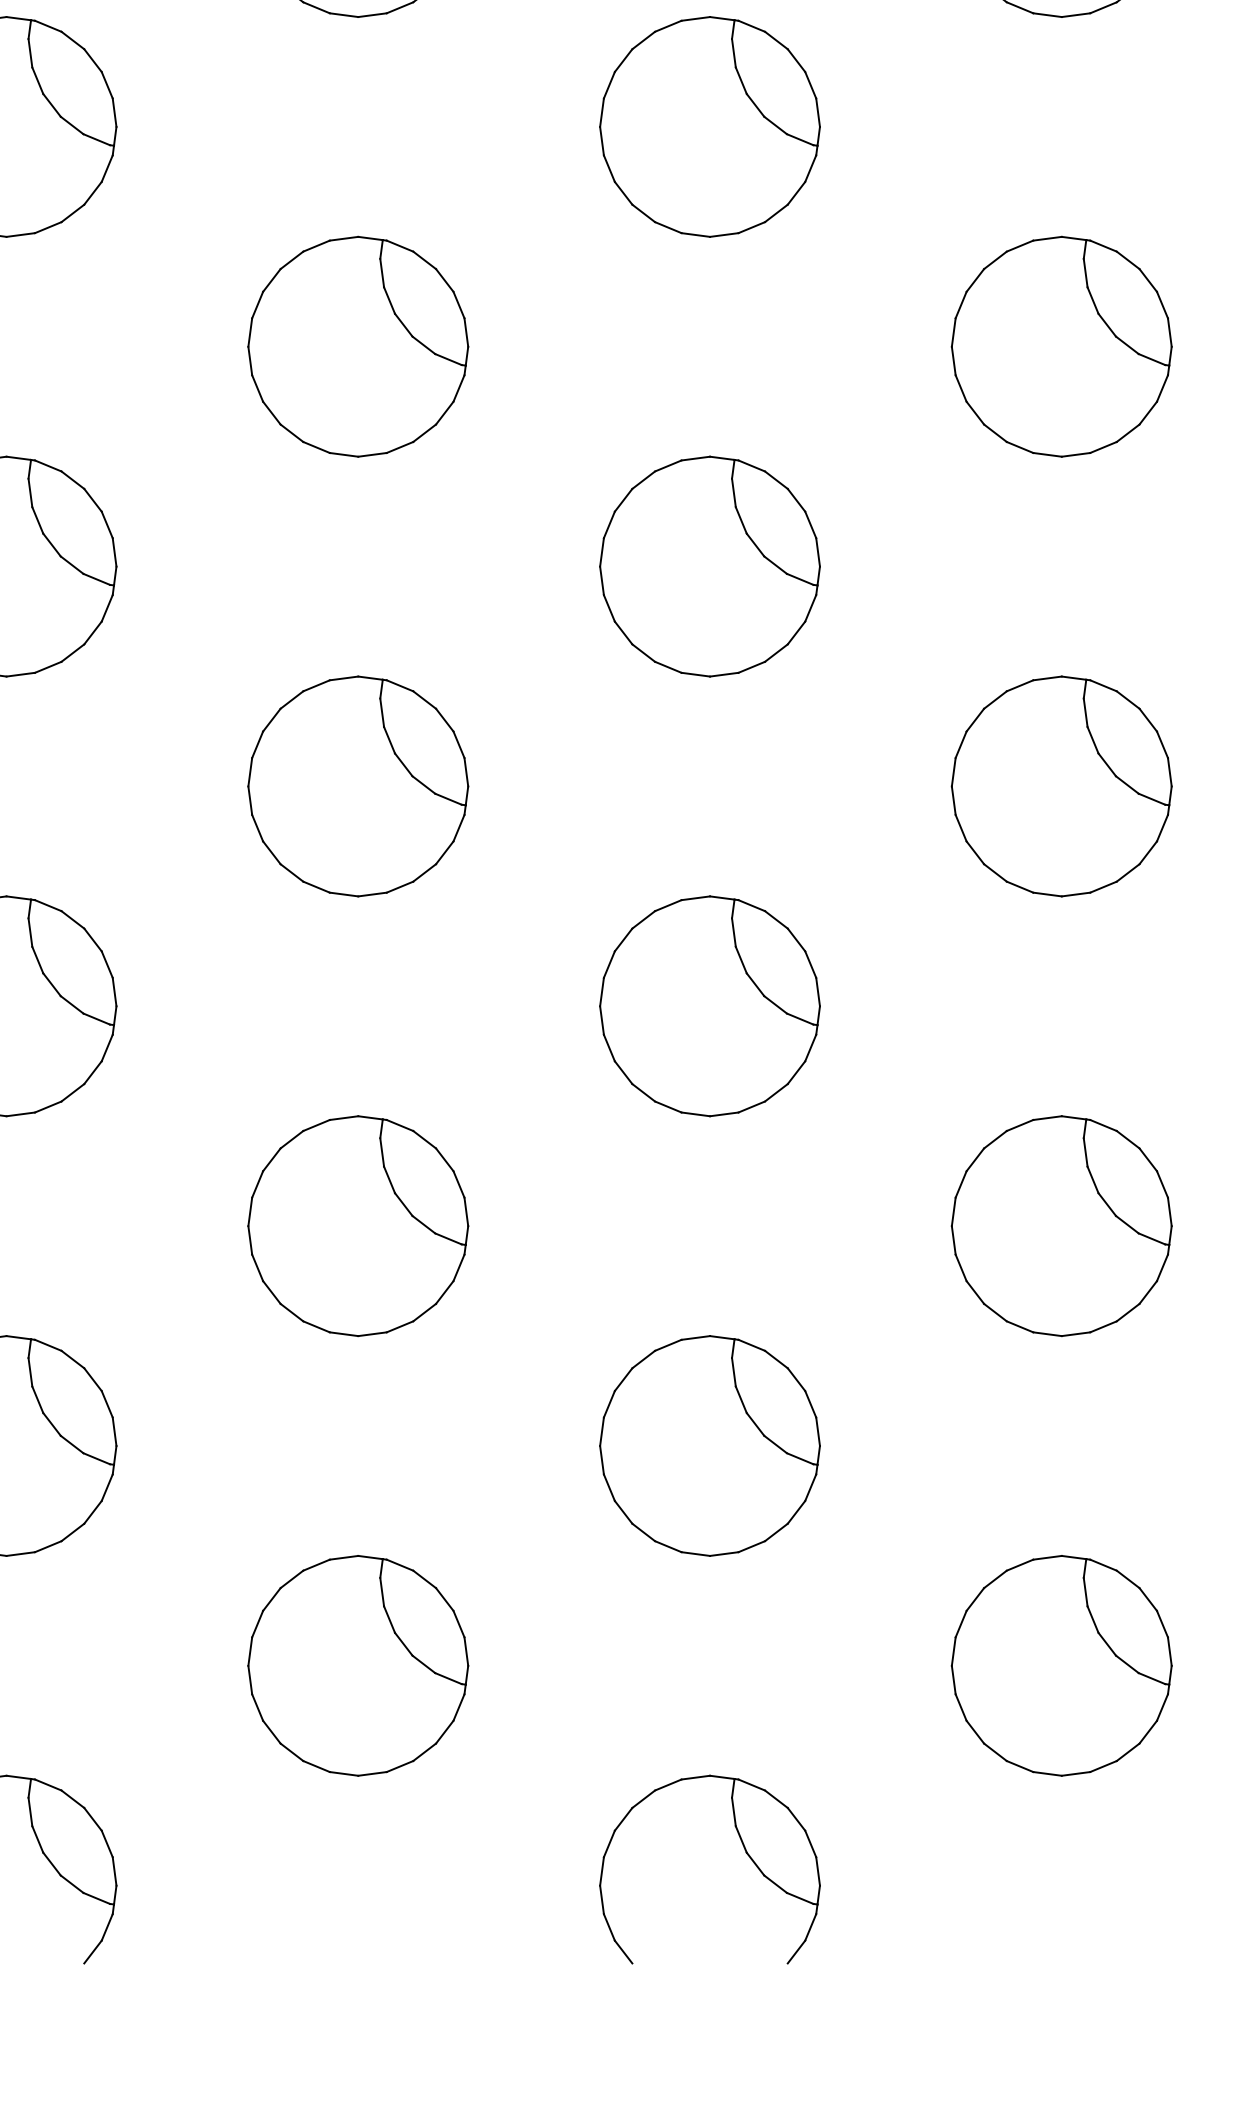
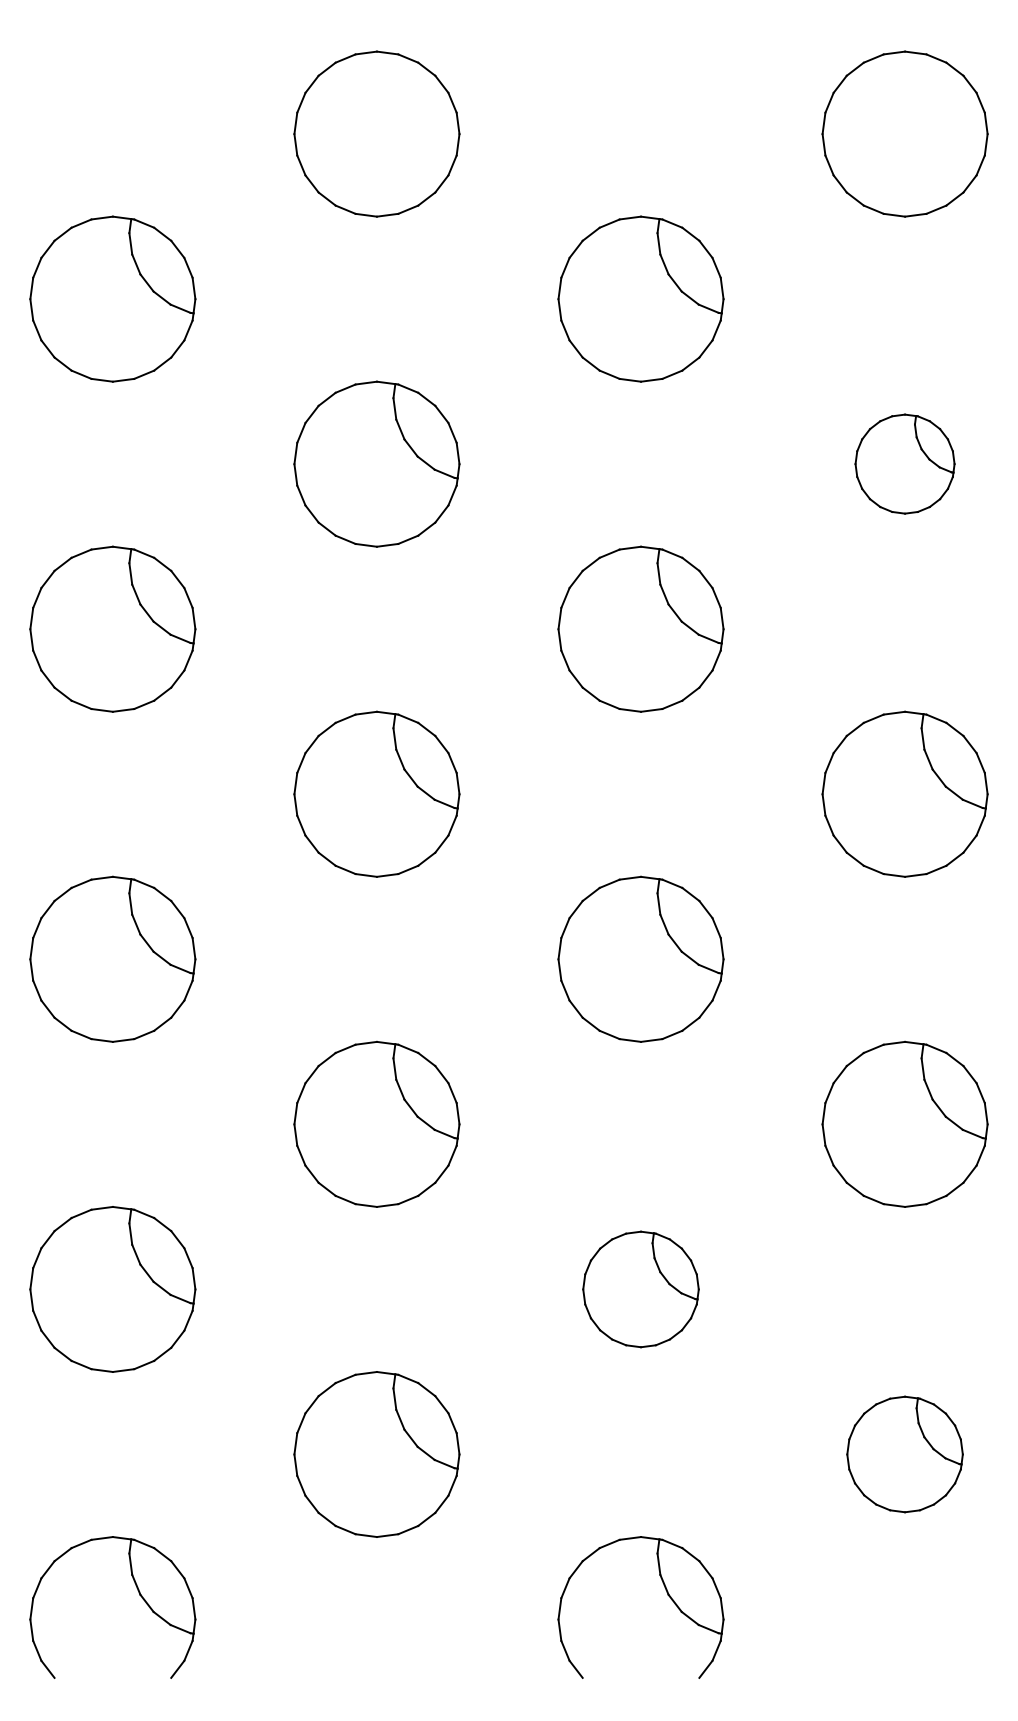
part: (1060, 345) -> (904, 463), size x0.6
part: (709, 1446) -> (640, 1289), size x0.7
part: (1060, 1665) -> (904, 1454), size x0.7

